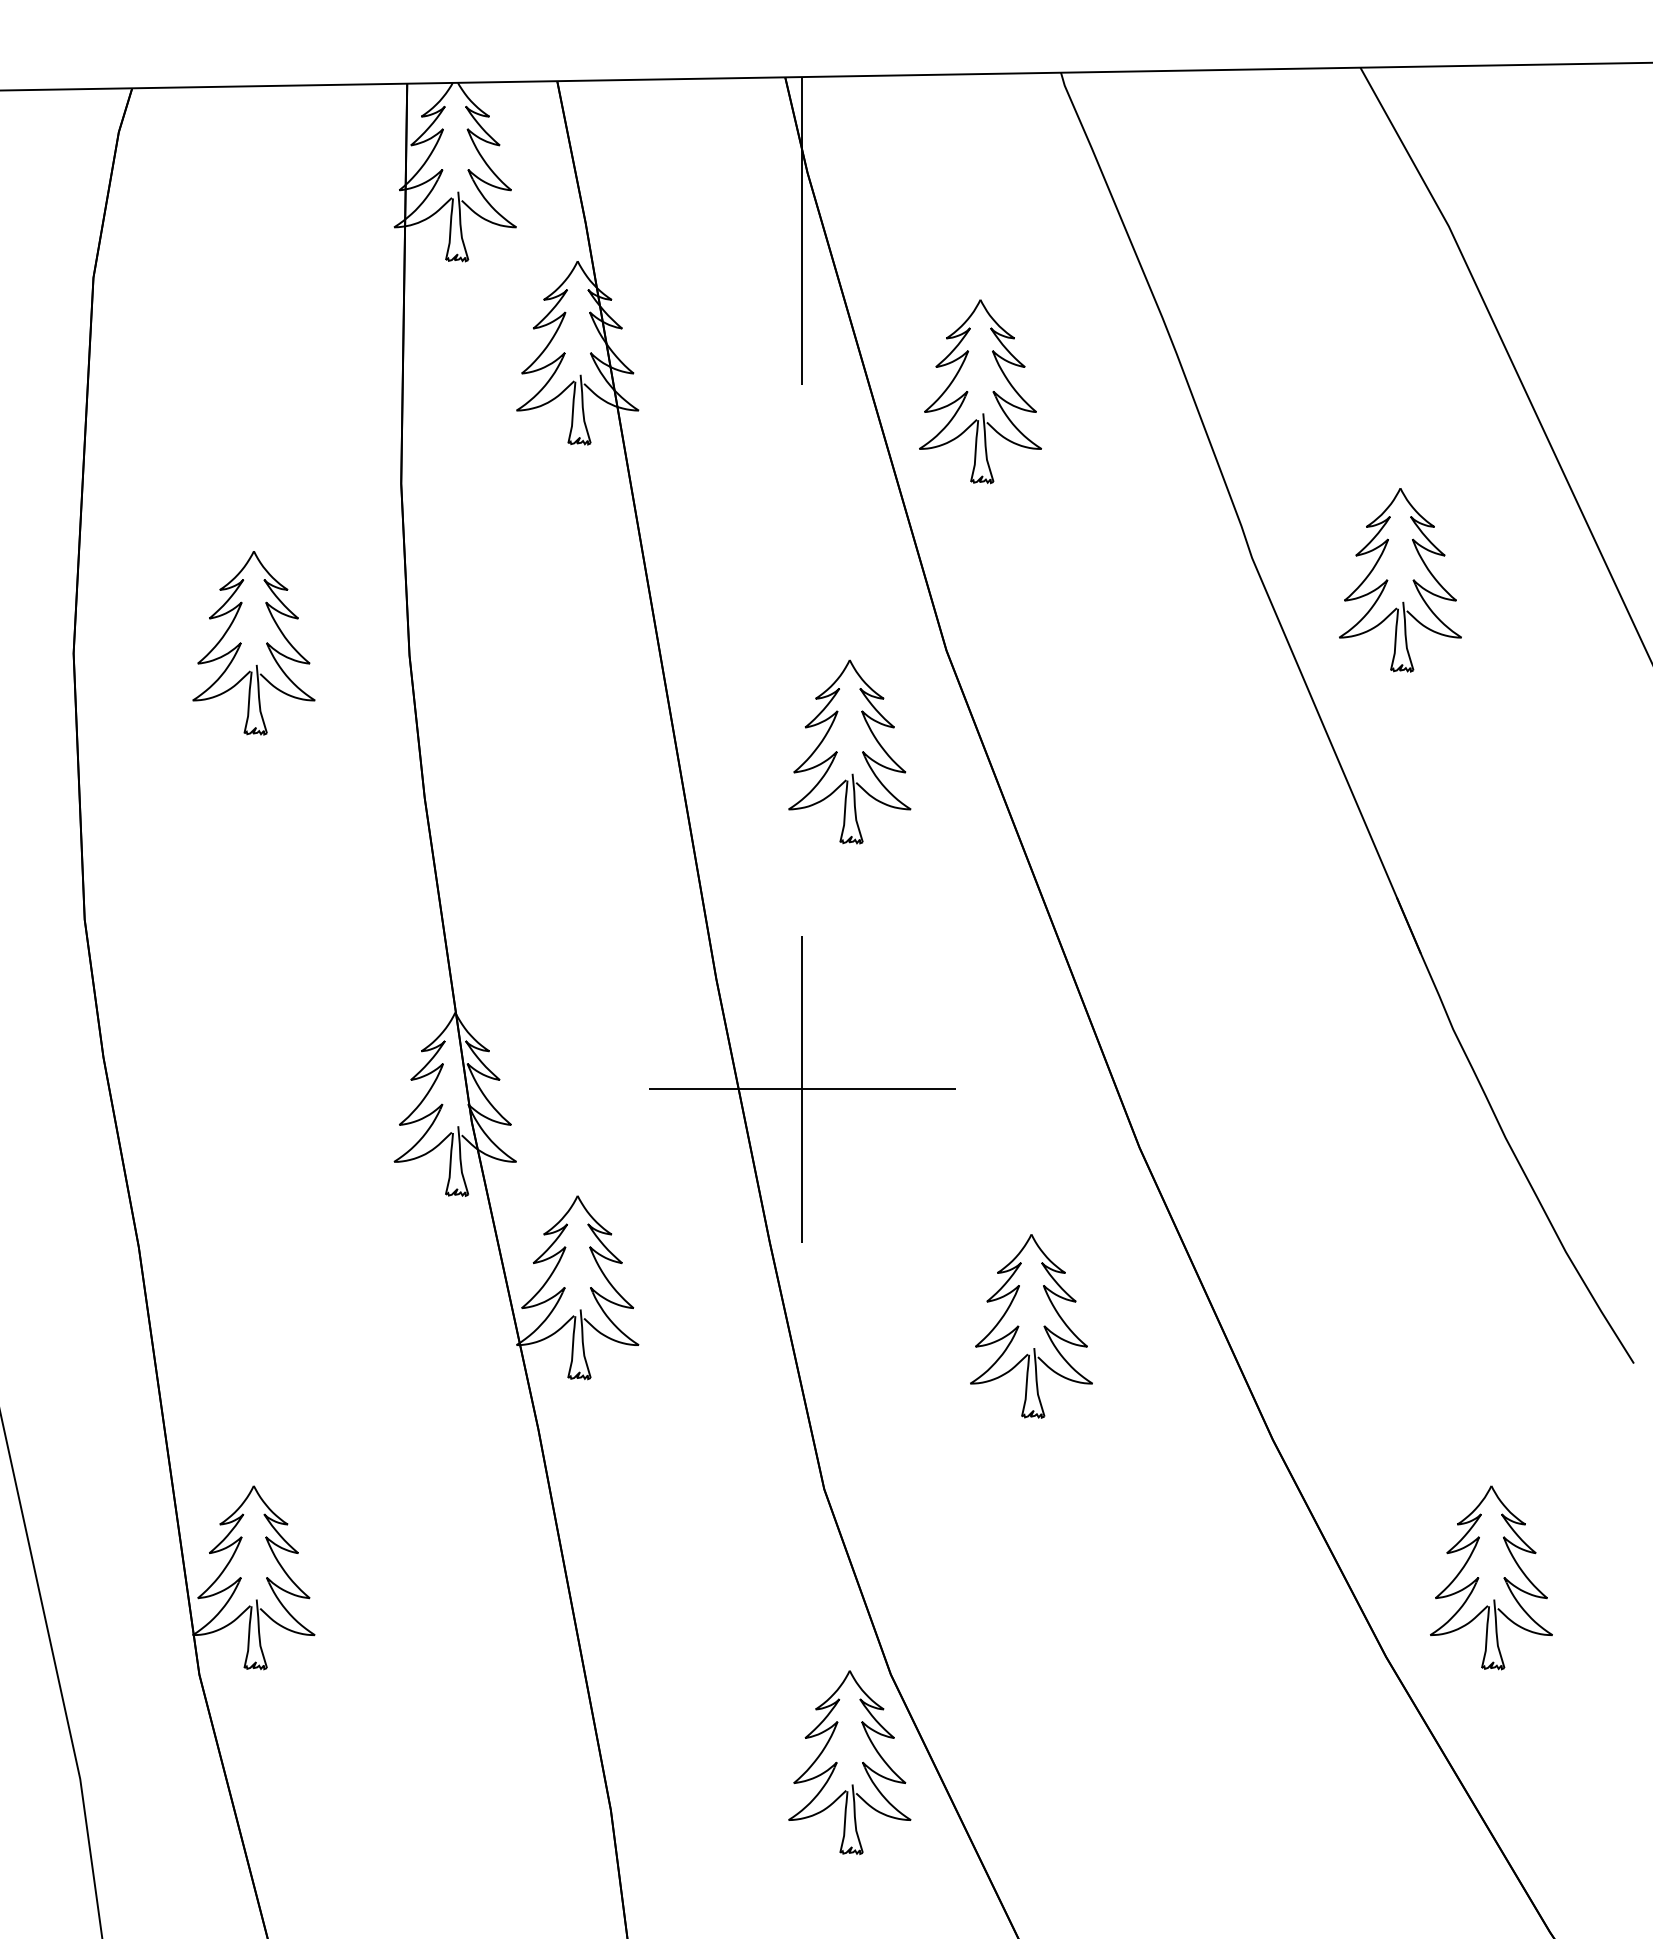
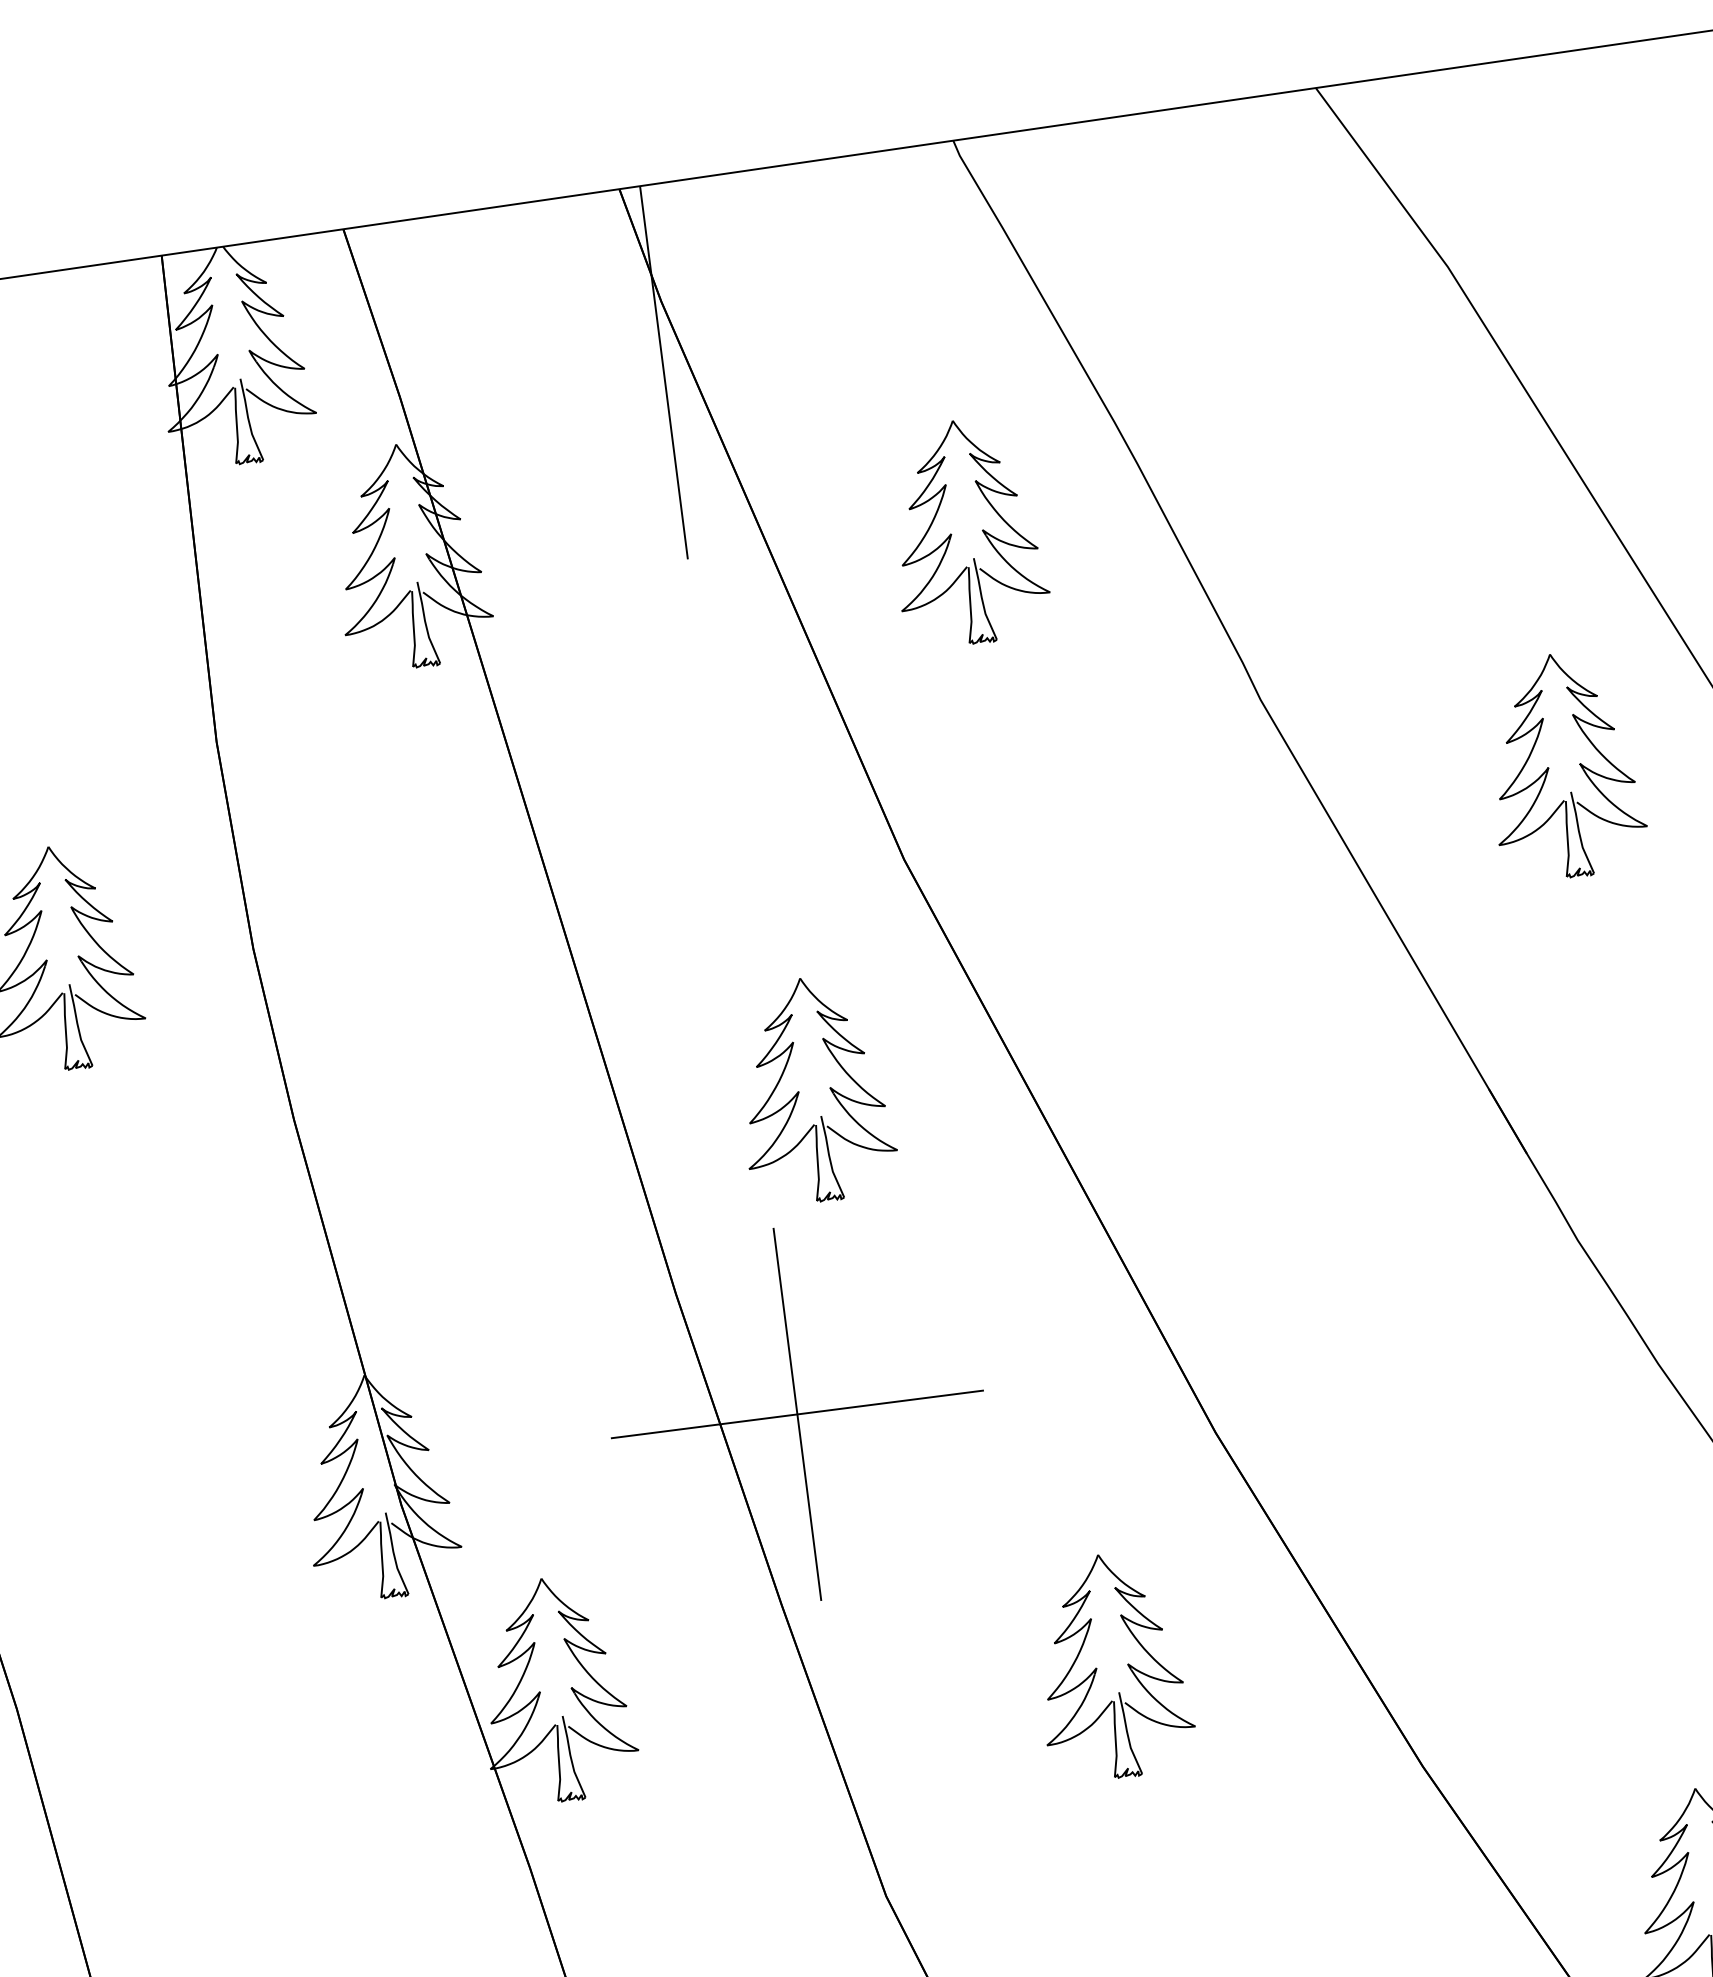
part: (980, 391) -> (967, 532), moved
part: (1400, 580) -> (1564, 766), moved
part: (849, 751) -> (813, 1089), moved

